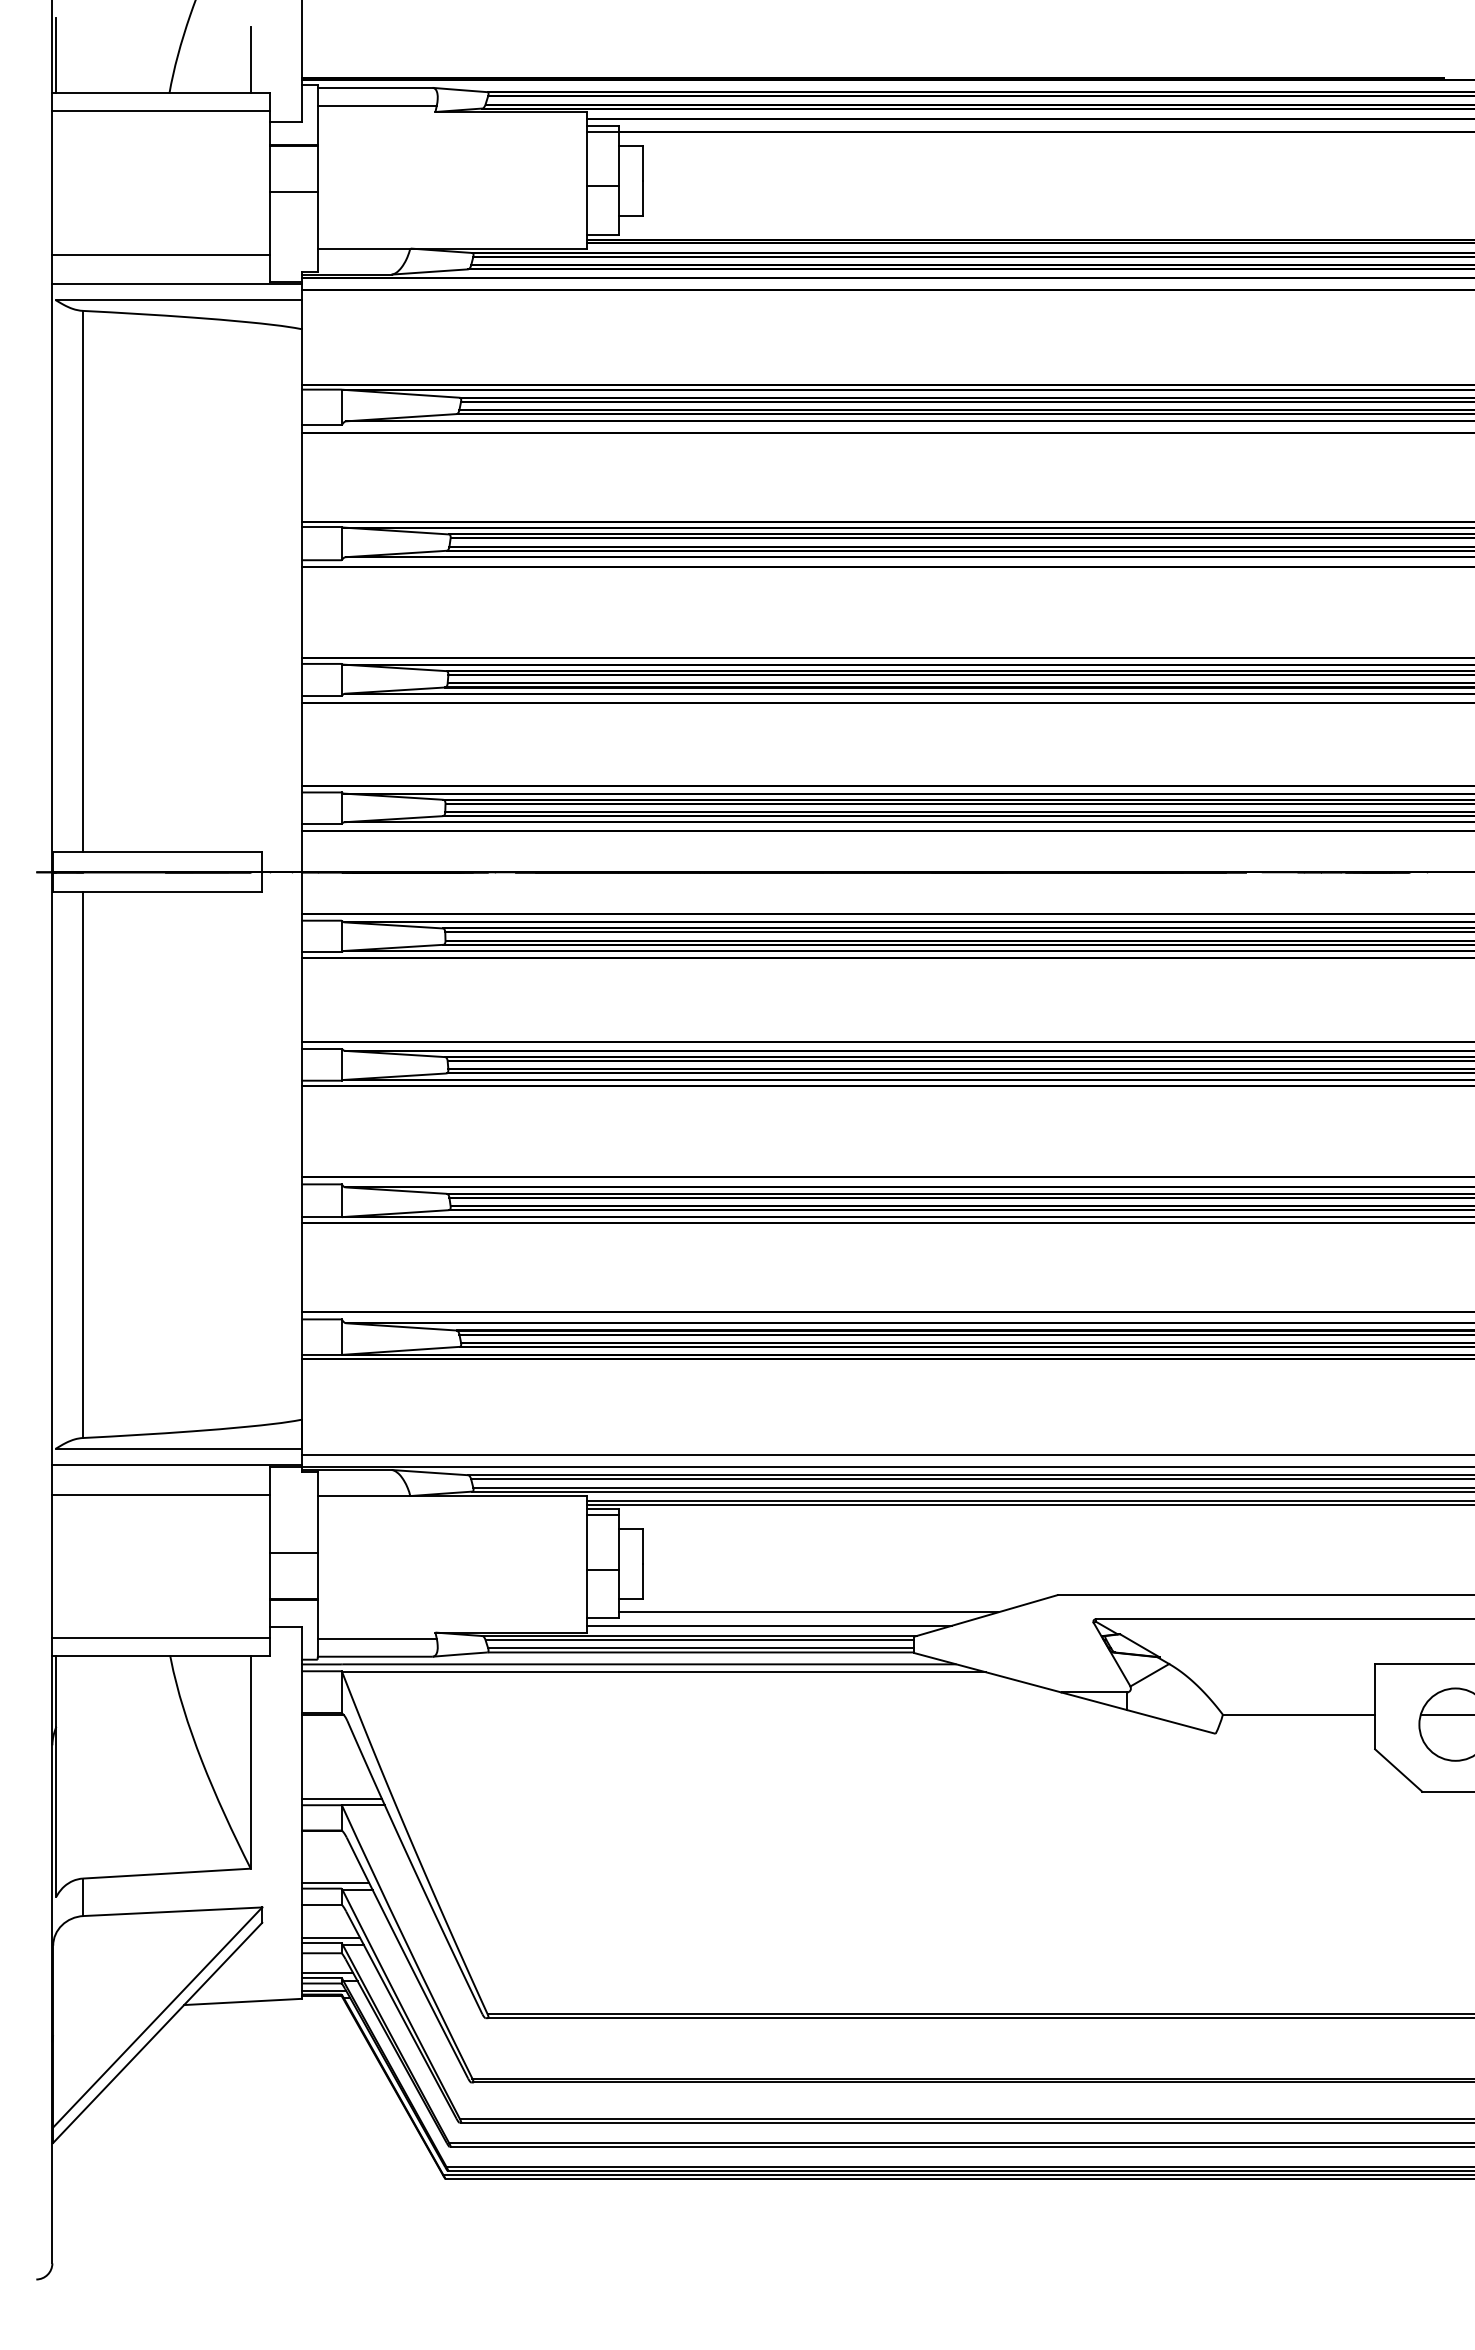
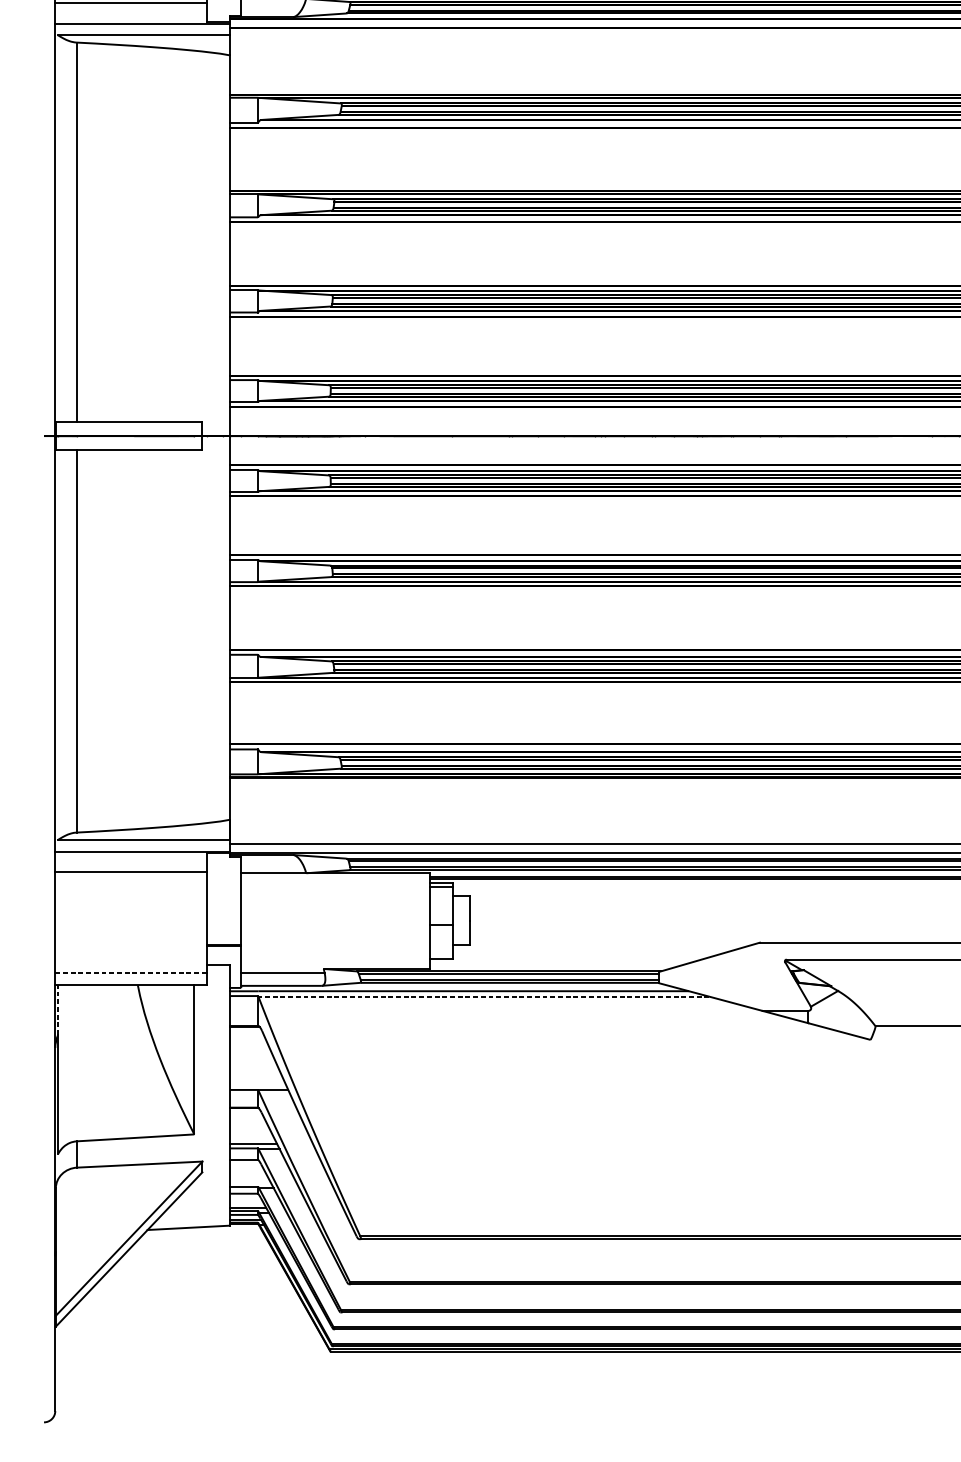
line: (293, 1552) -> (224, 912), removed
line: (808, 1612) -> (585, 954), removed
line: (769, 1625) -> (557, 963), removed
line: (160, 1637) -> (131, 972), solid -> dashed
line: (663, 1672) -> (483, 996), solid -> dashed
line: (56, 1690) -> (58, 1009), solid -> dashed
line: (341, 1798) -> (257, 1085), removed
line: (330, 1937) -> (250, 1182), removed

